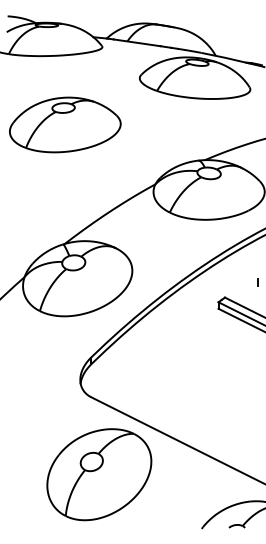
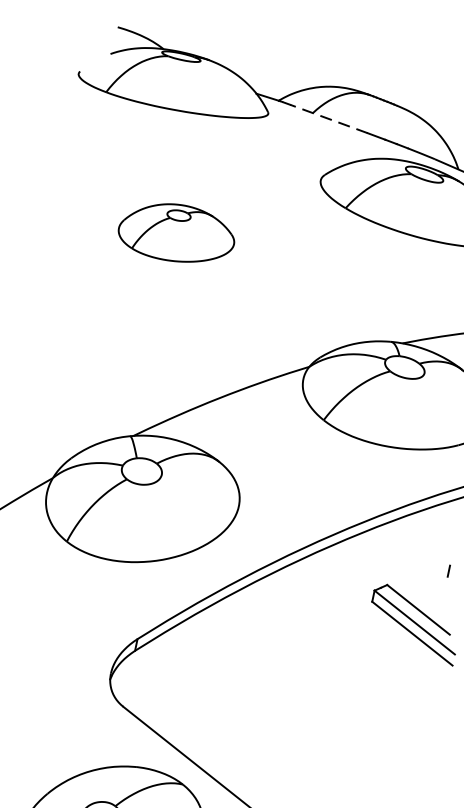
line: (137, 42) -> (329, 118), solid -> dashed
part: (65, 124) -> (177, 232), size x0.6

